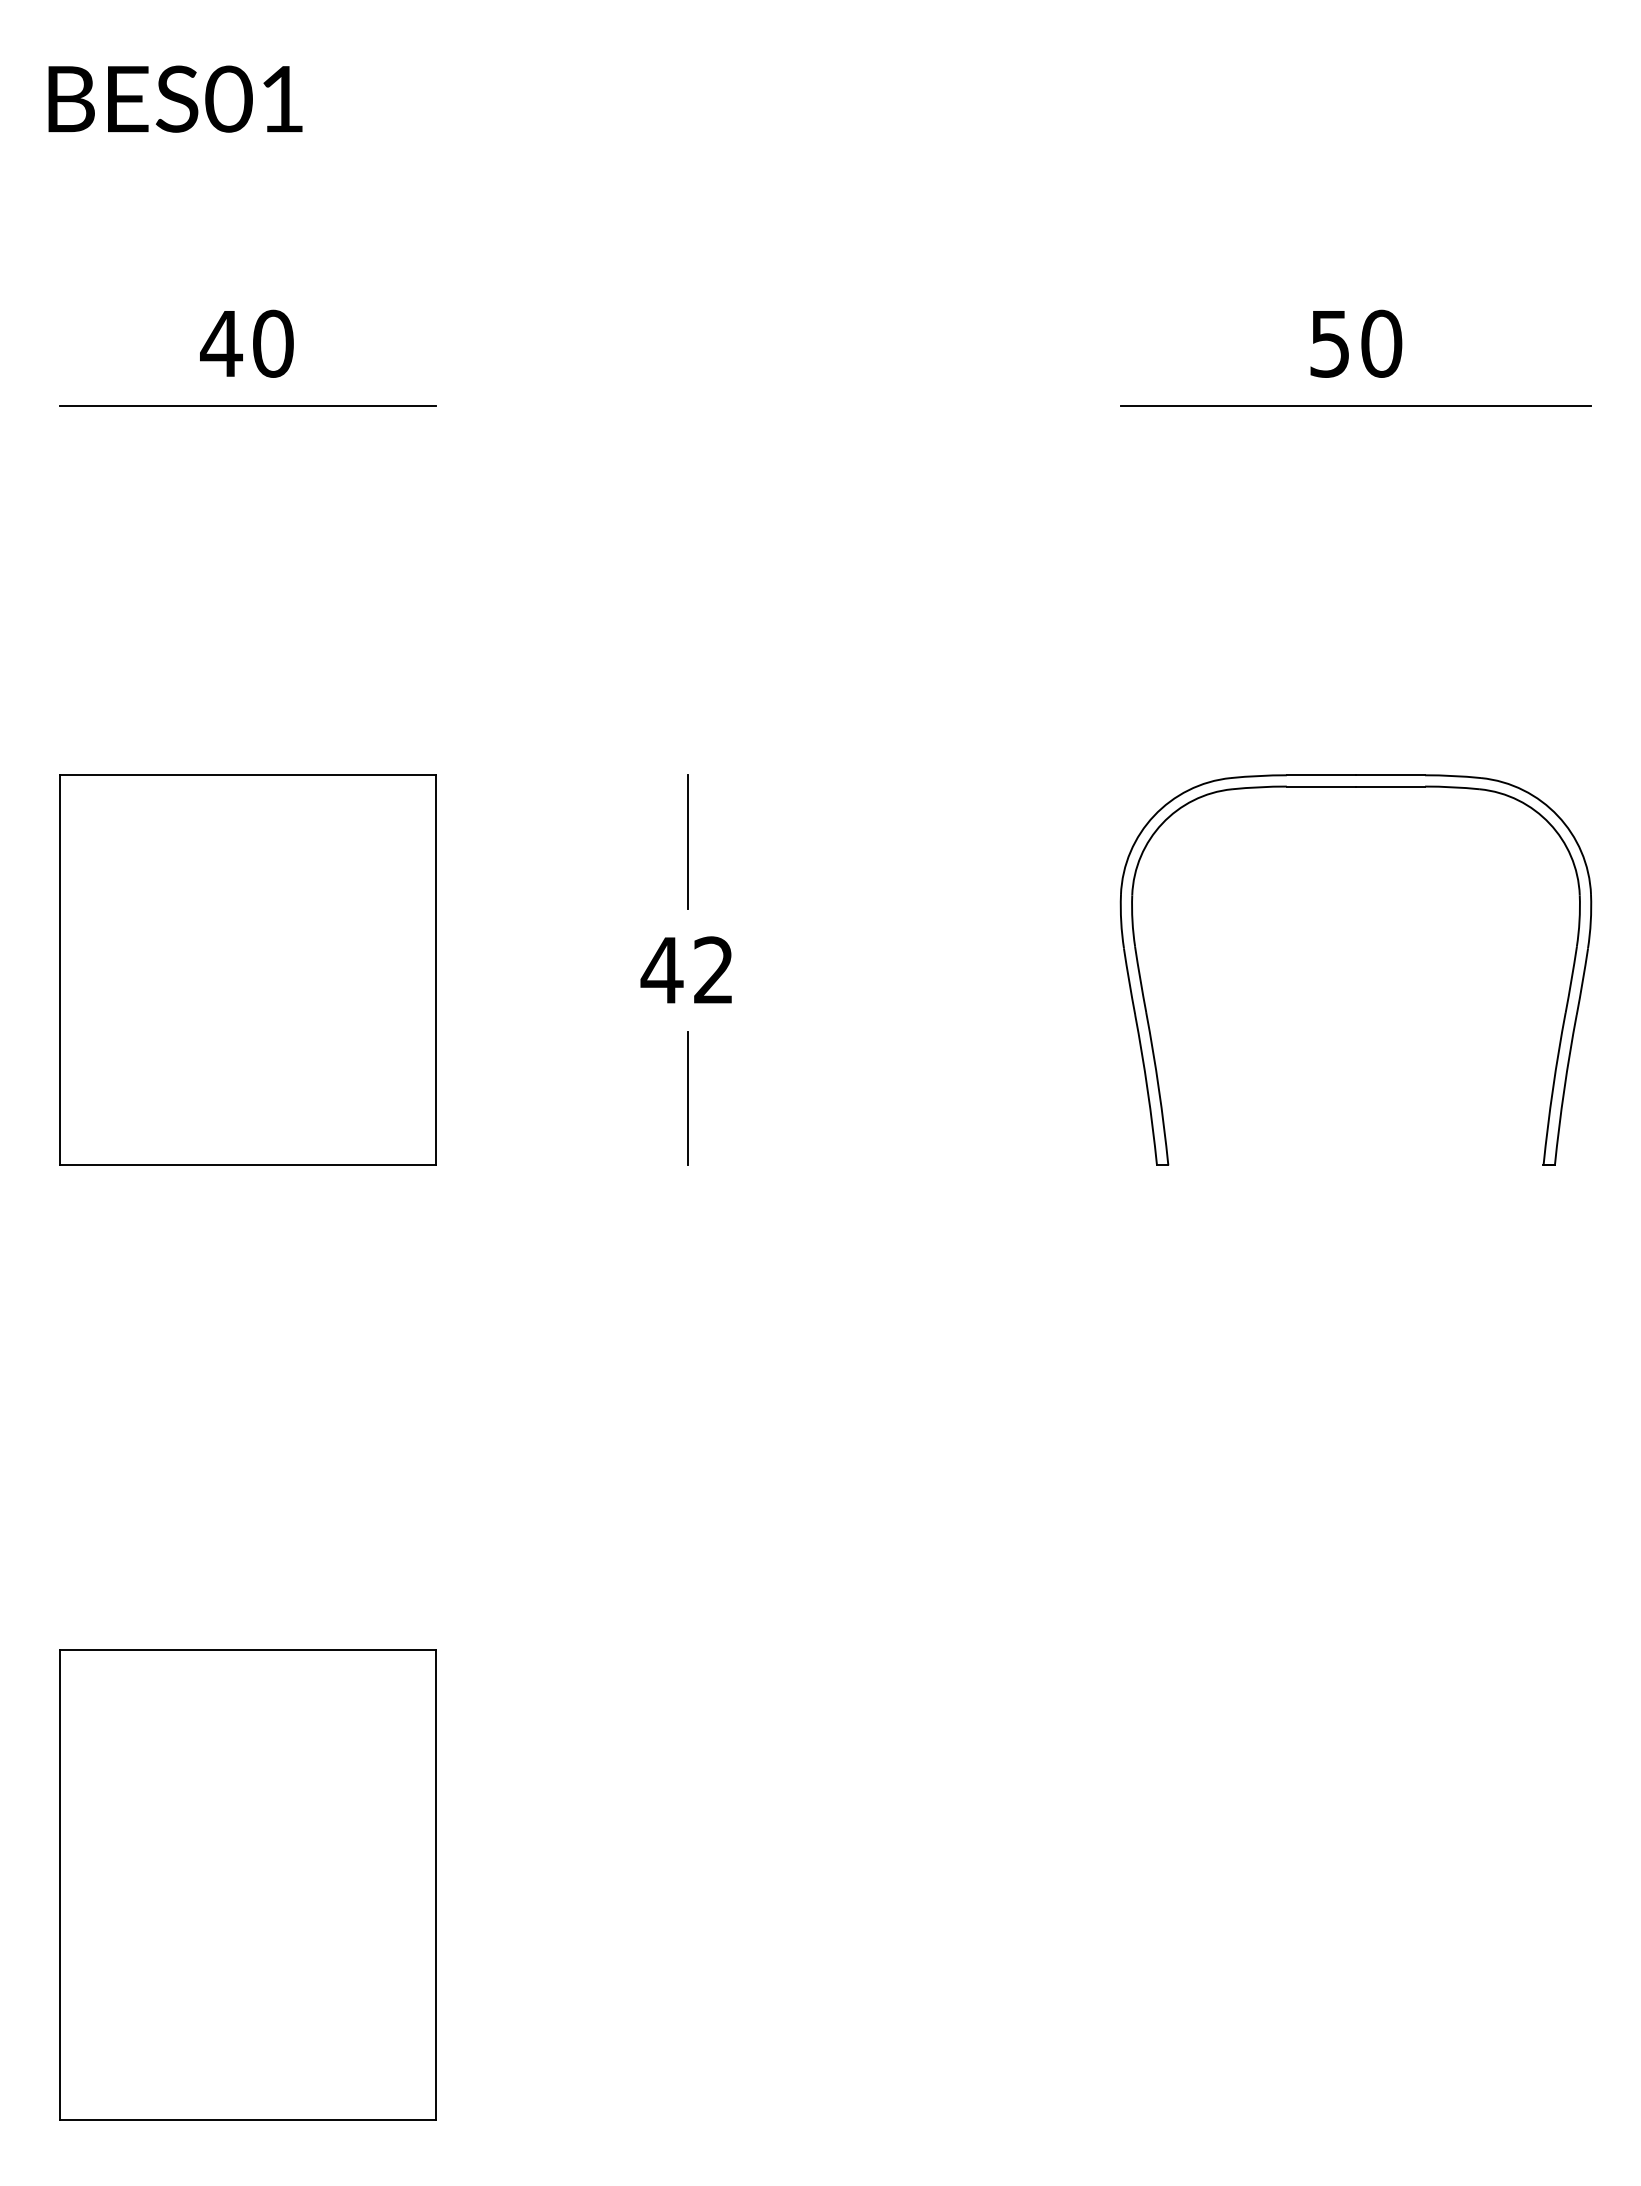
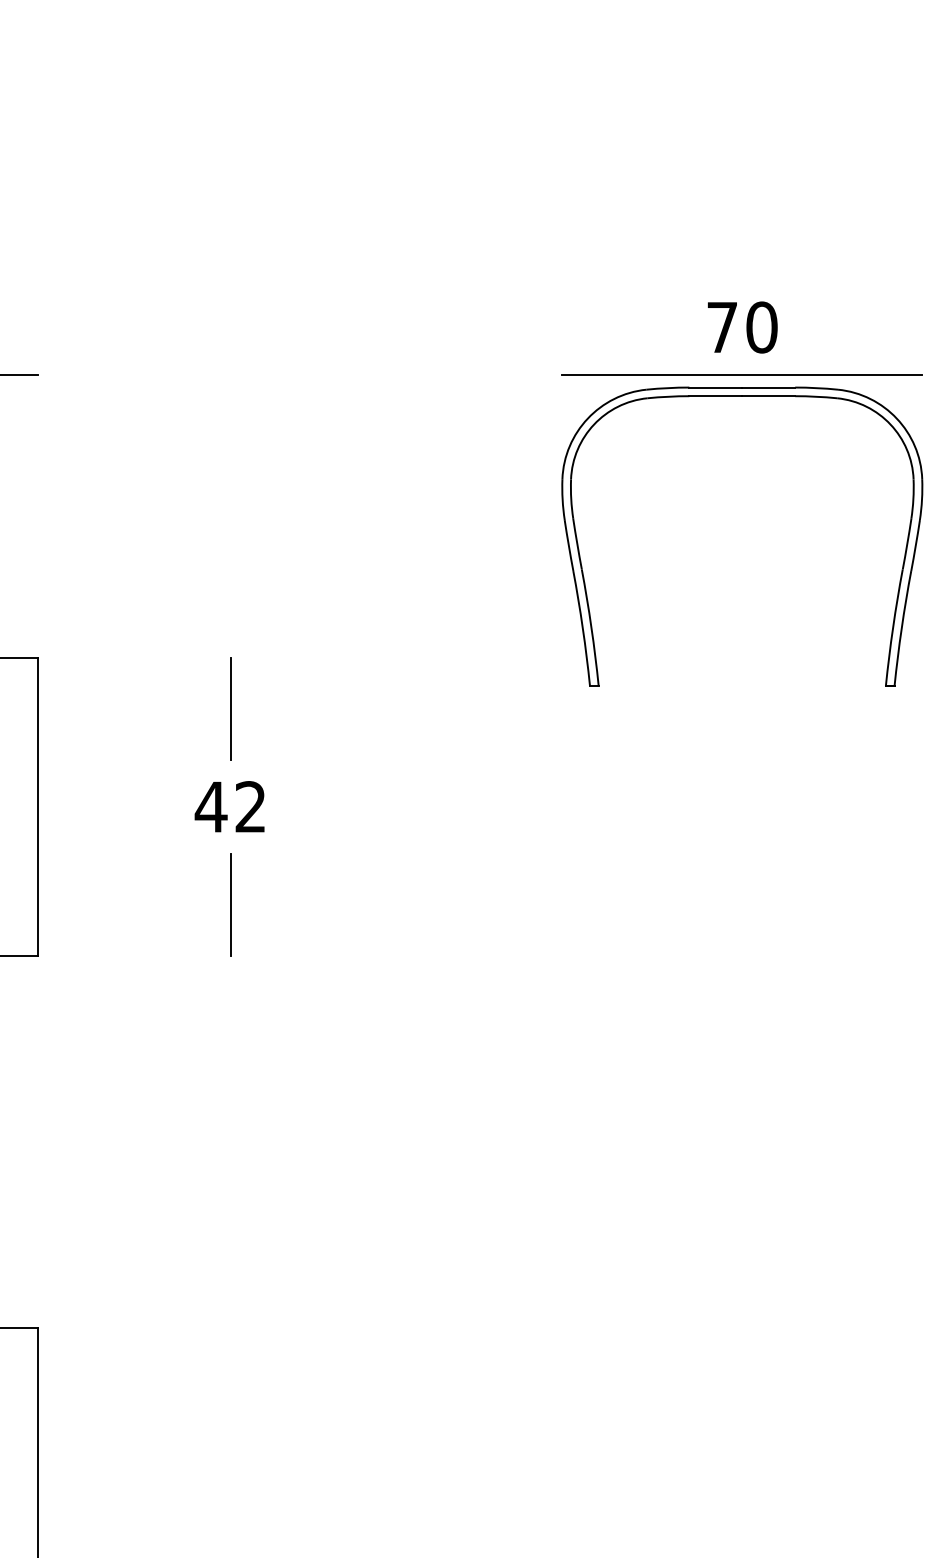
text: (1329, 344) -> (722, 328), 50 -> 70
part: (1355, 787) -> (741, 396), moved

